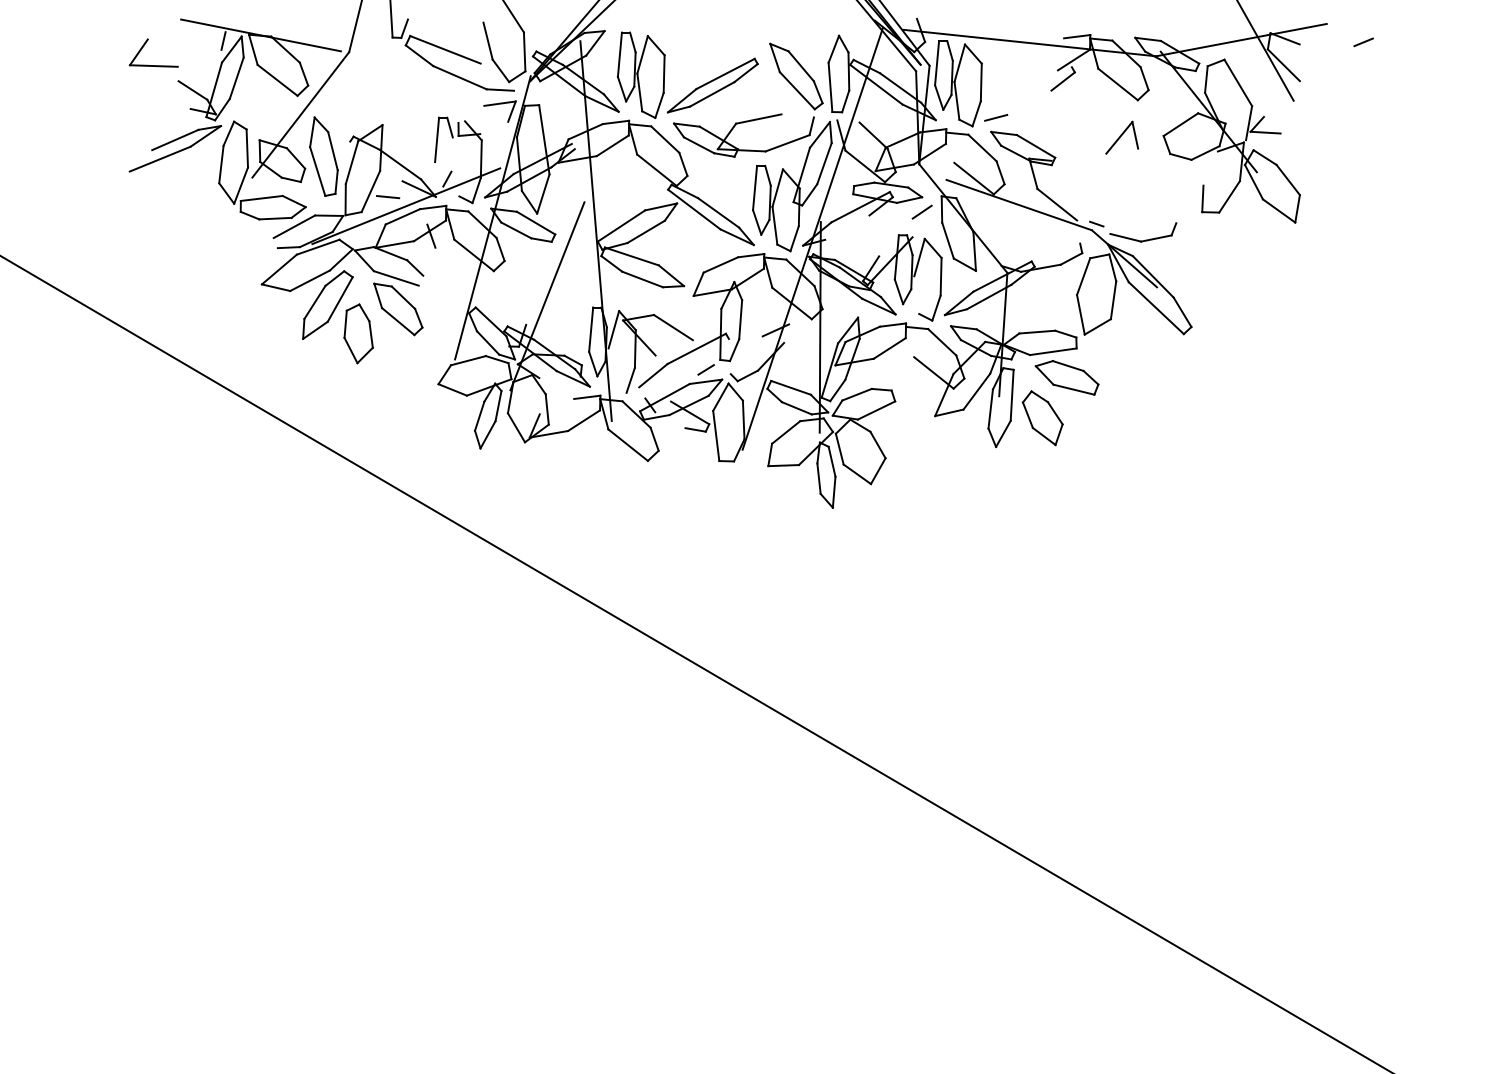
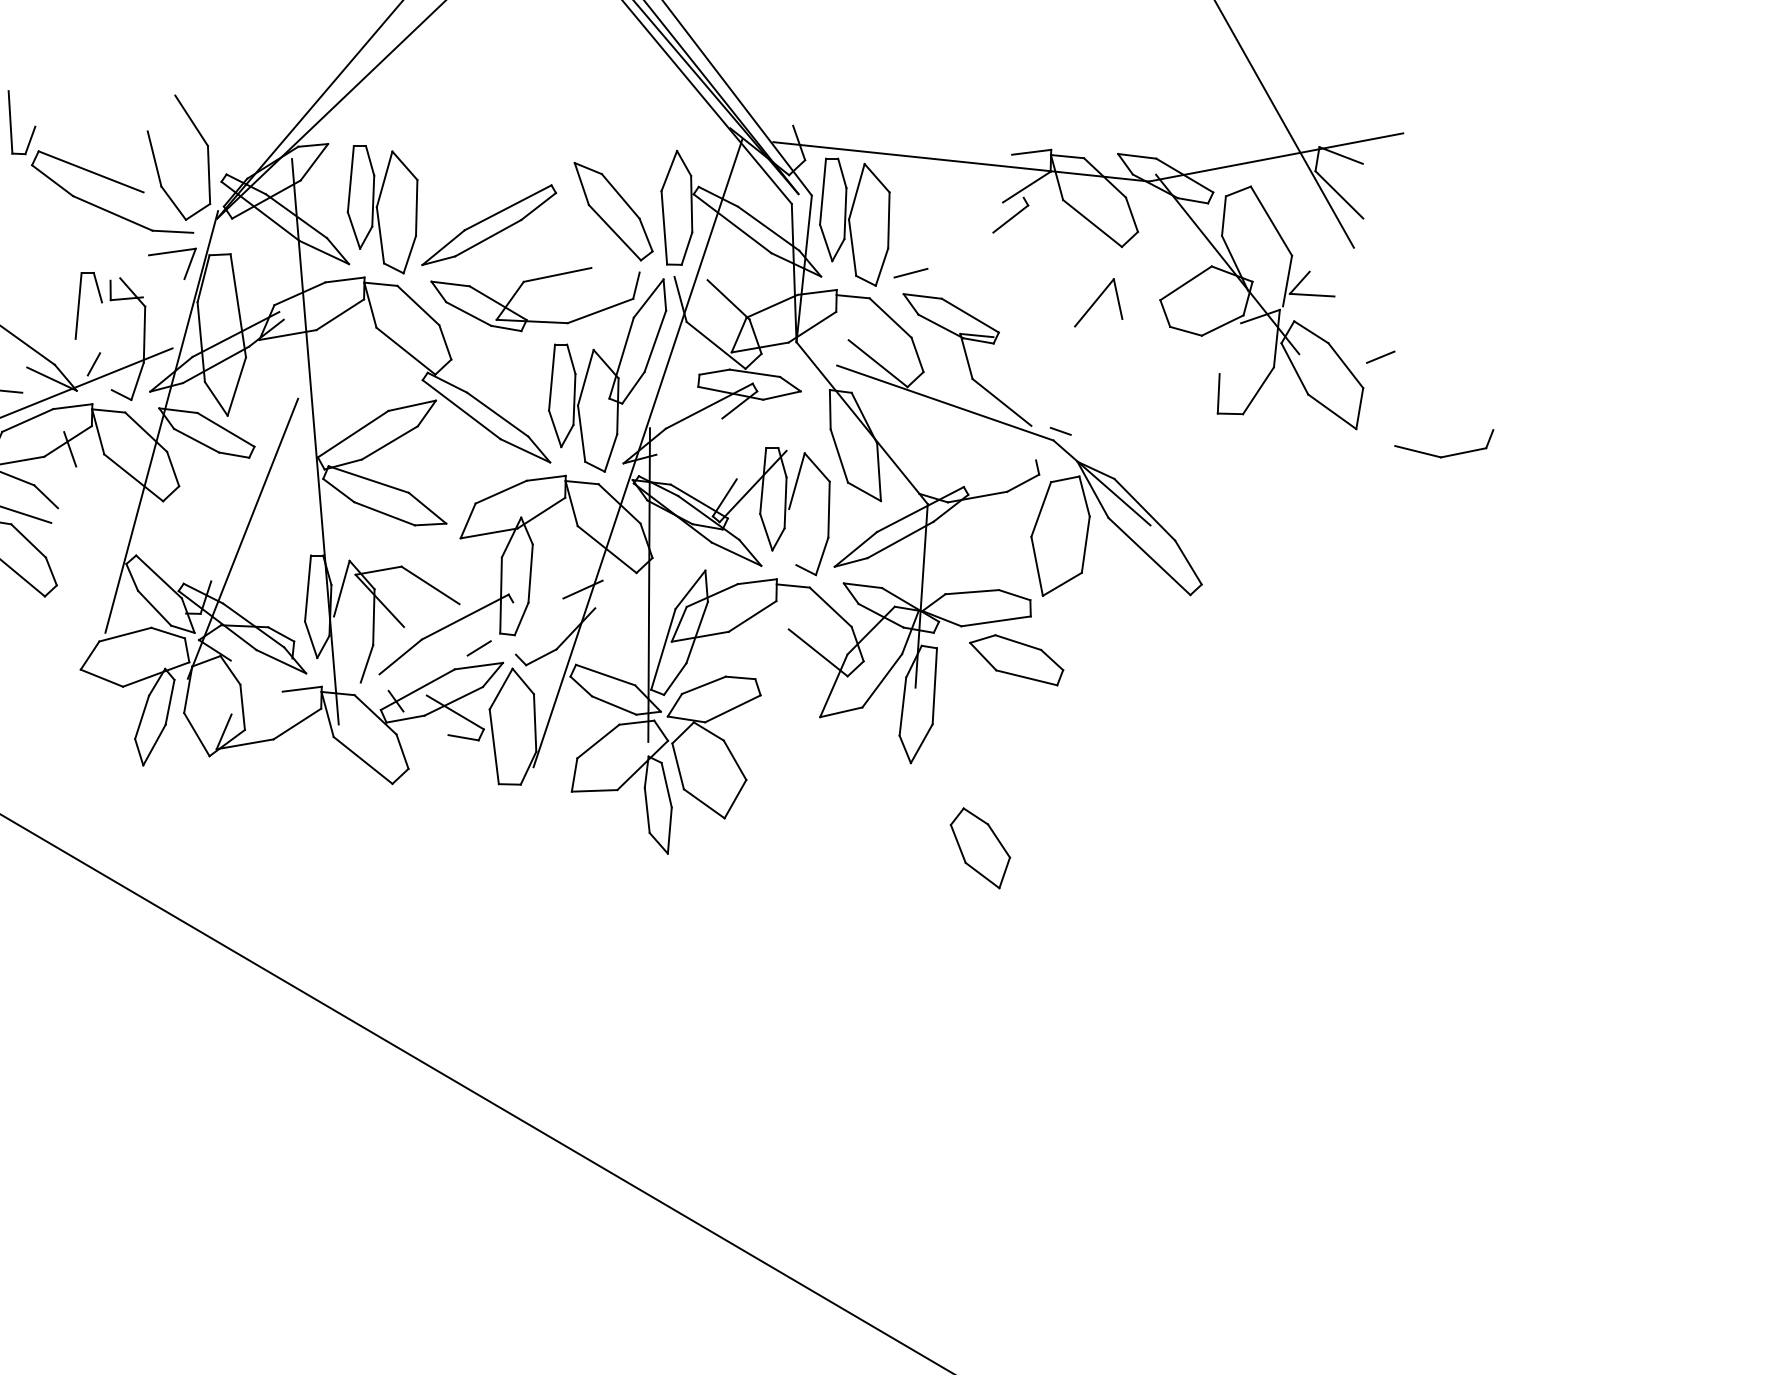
line: (1363, 42) -> (1380, 357), moved
line: (921, 211) -> (799, 412), removed
part: (1145, 239) -> (1447, 454), moved
part: (1042, 418) -> (979, 848), moved

